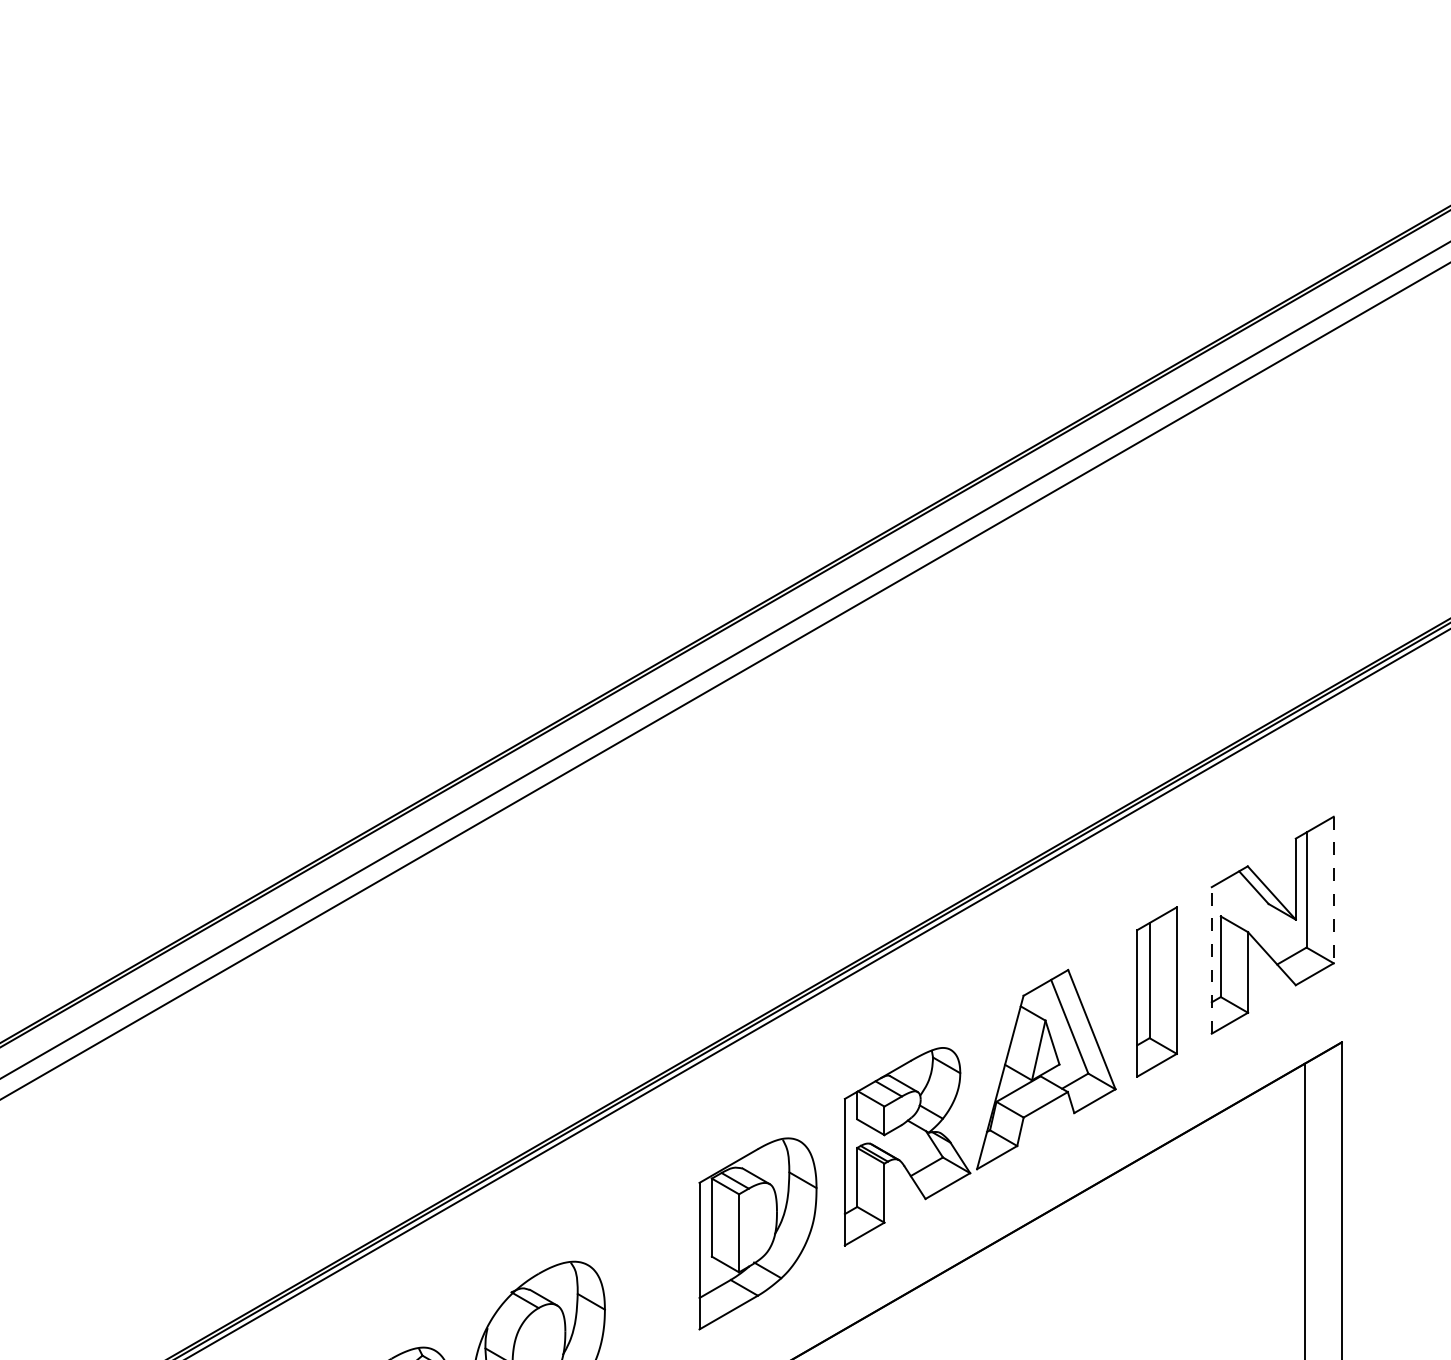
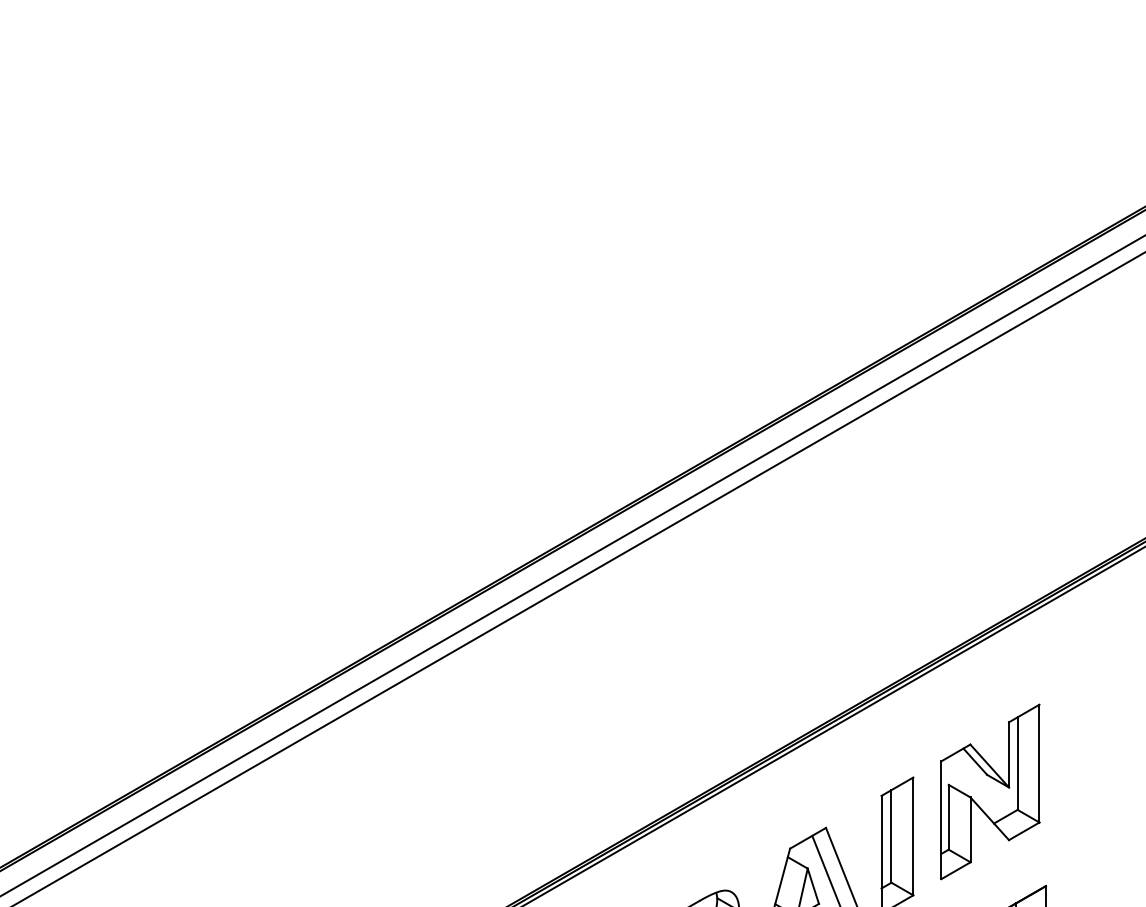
line: (1333, 890) -> (1039, 763), dashed -> solid
line: (1211, 959) -> (941, 819), dashed -> solid

